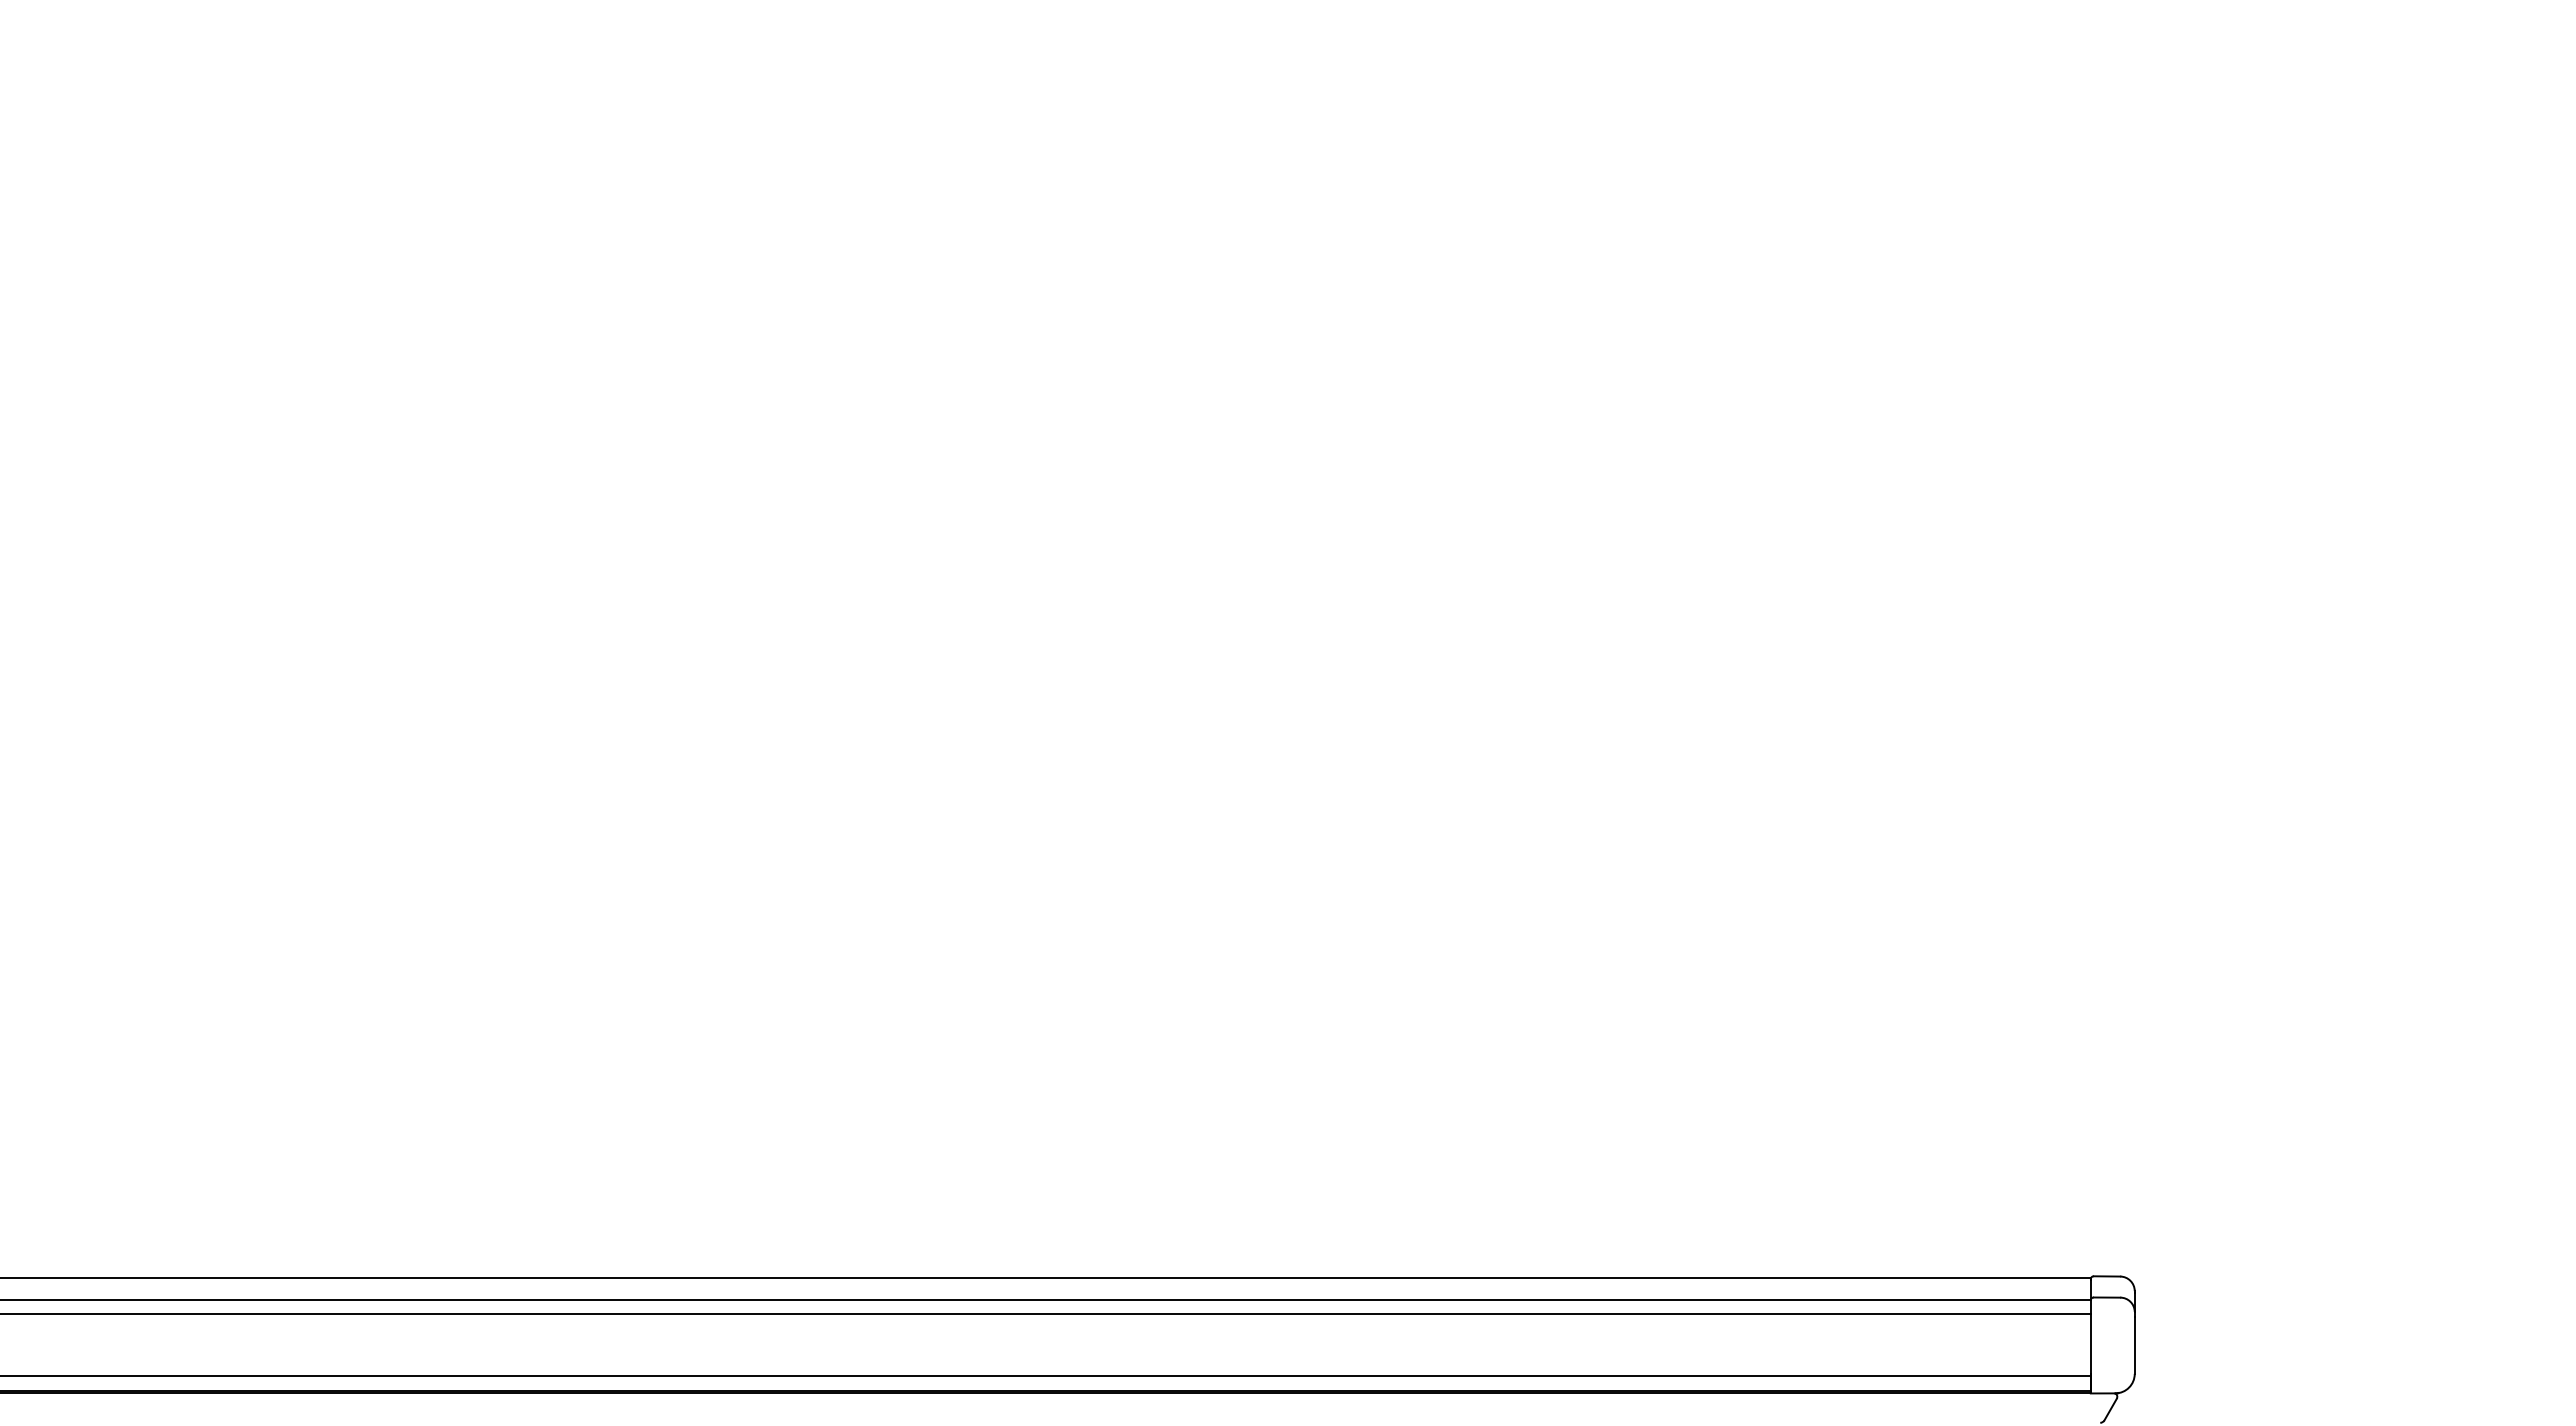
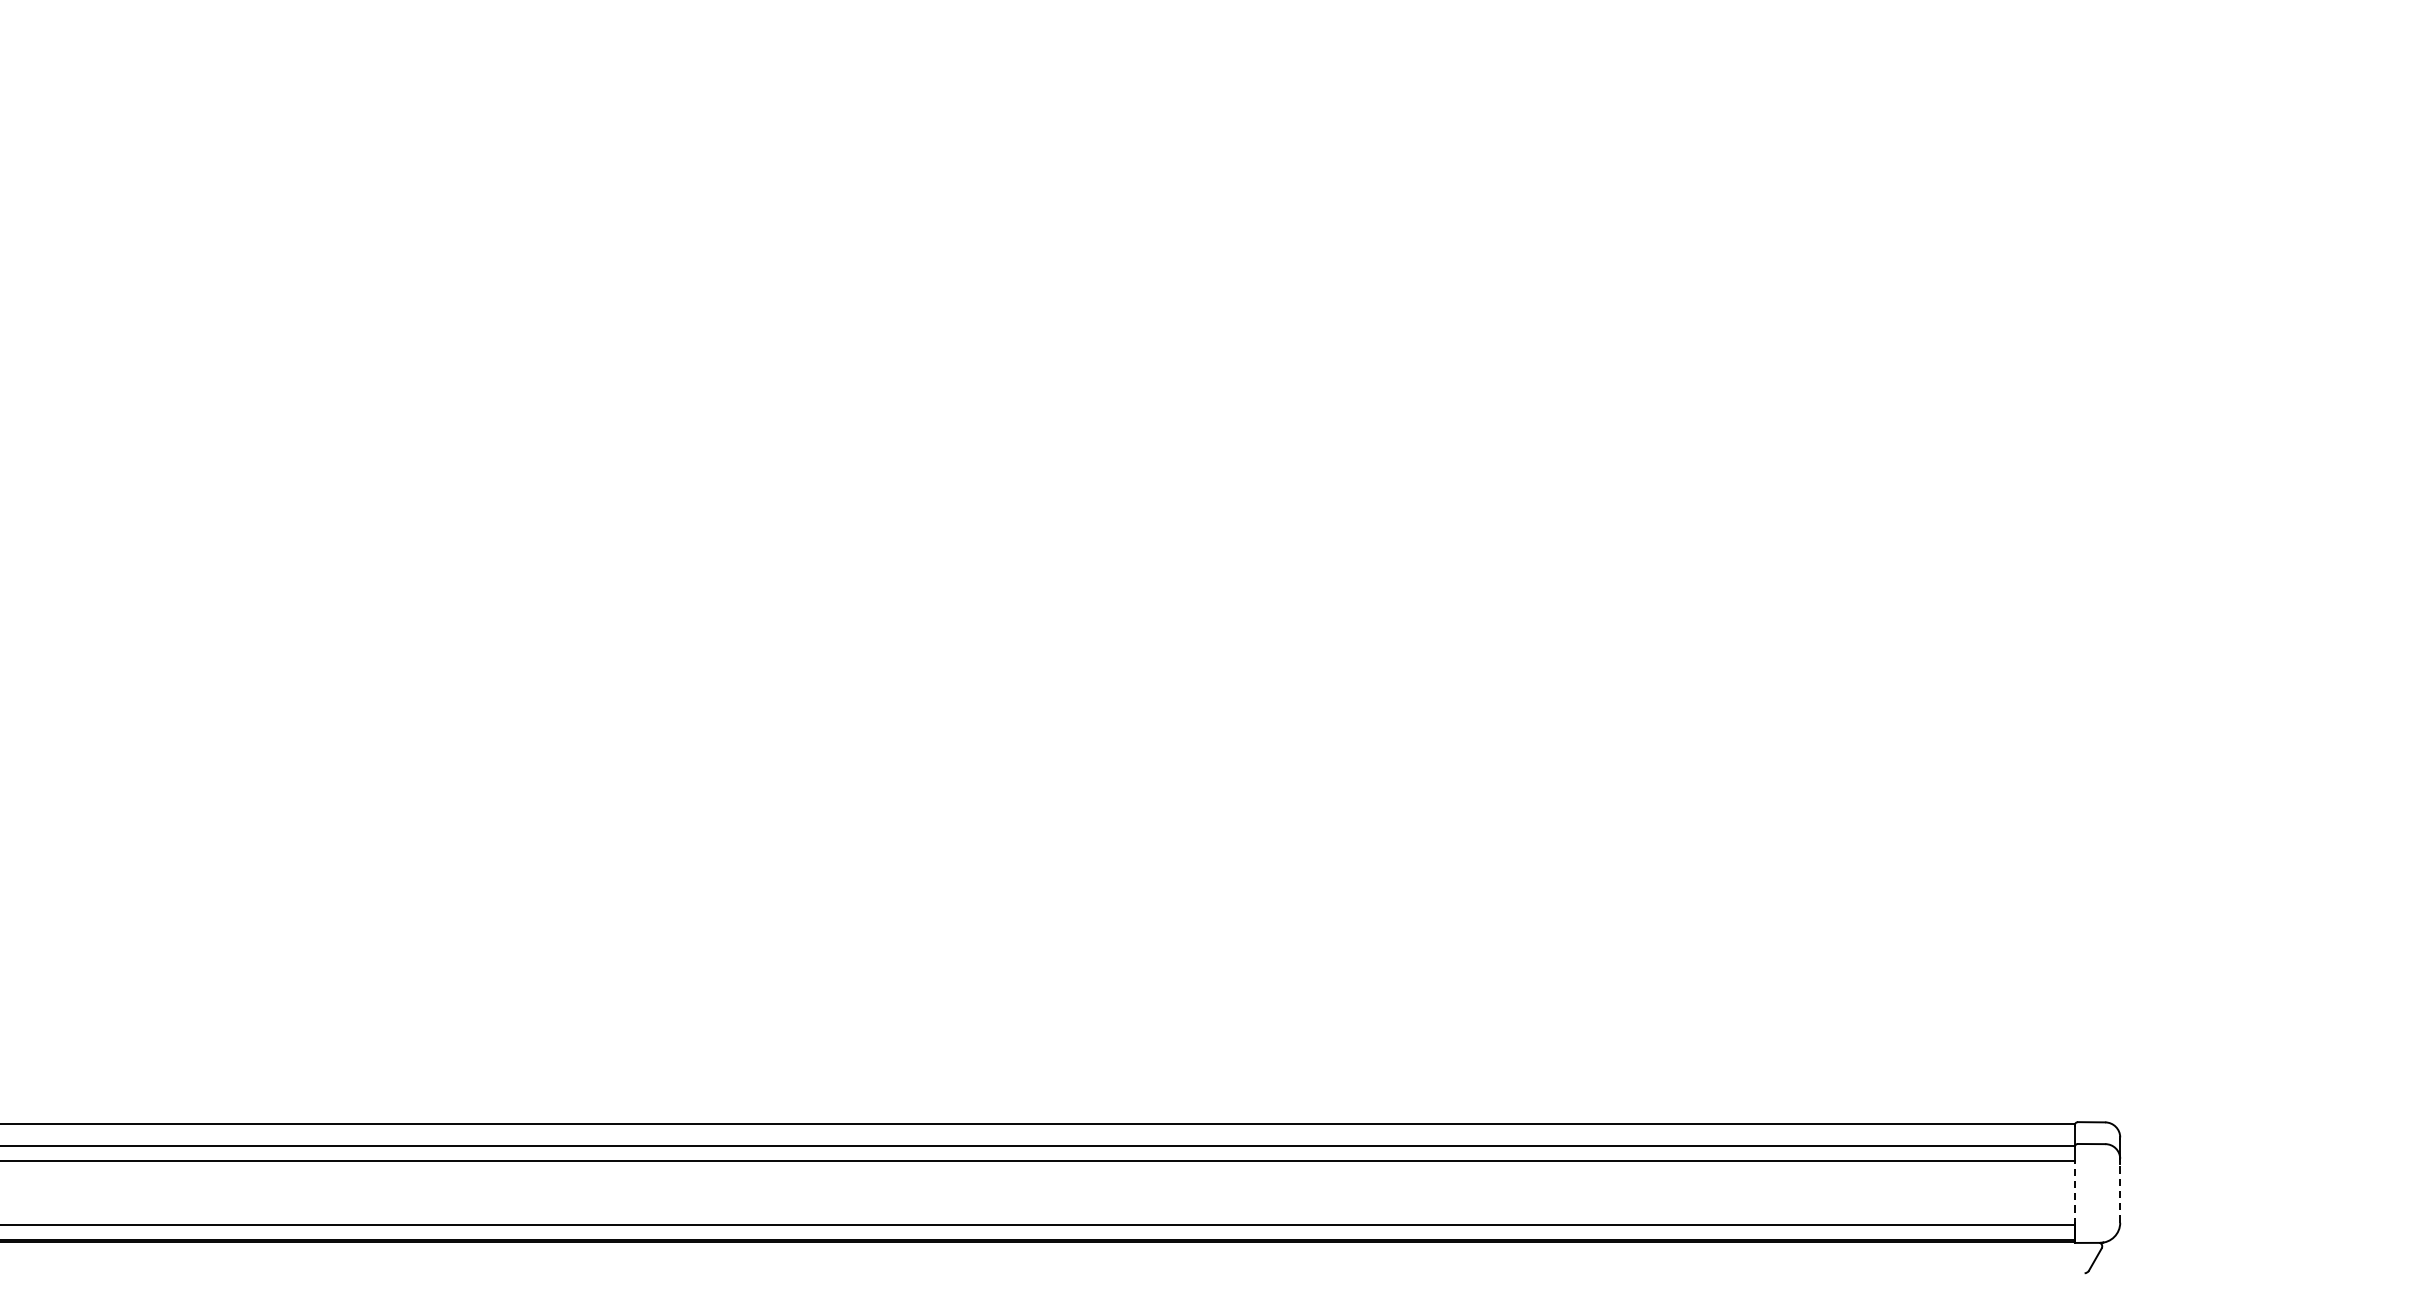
line: (2090, 1344) -> (2074, 1192), solid -> dashed
line: (2134, 1345) -> (2119, 1193), solid -> dashed

